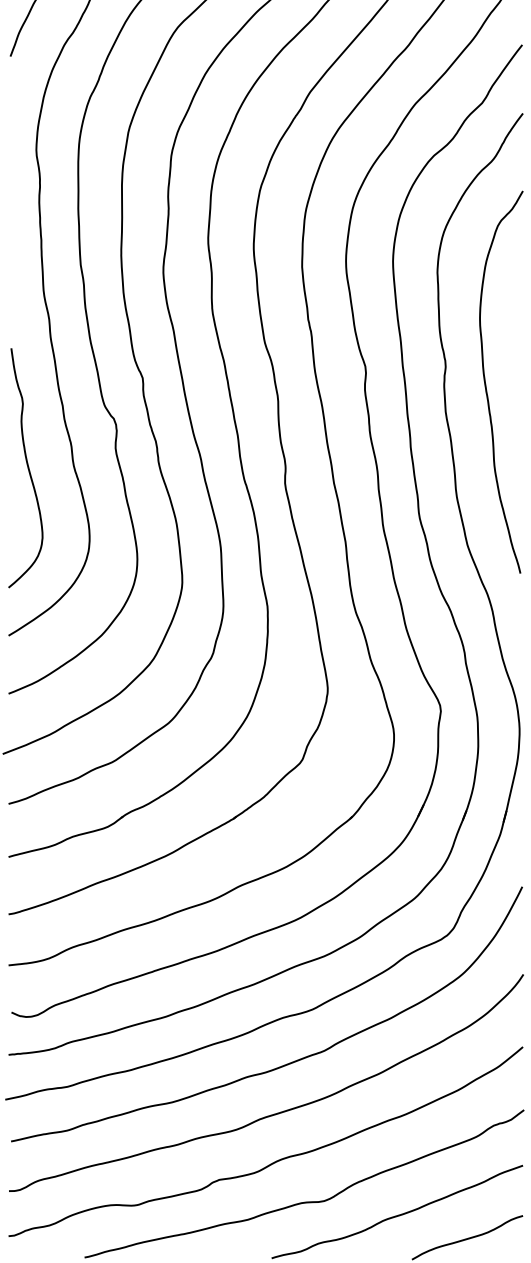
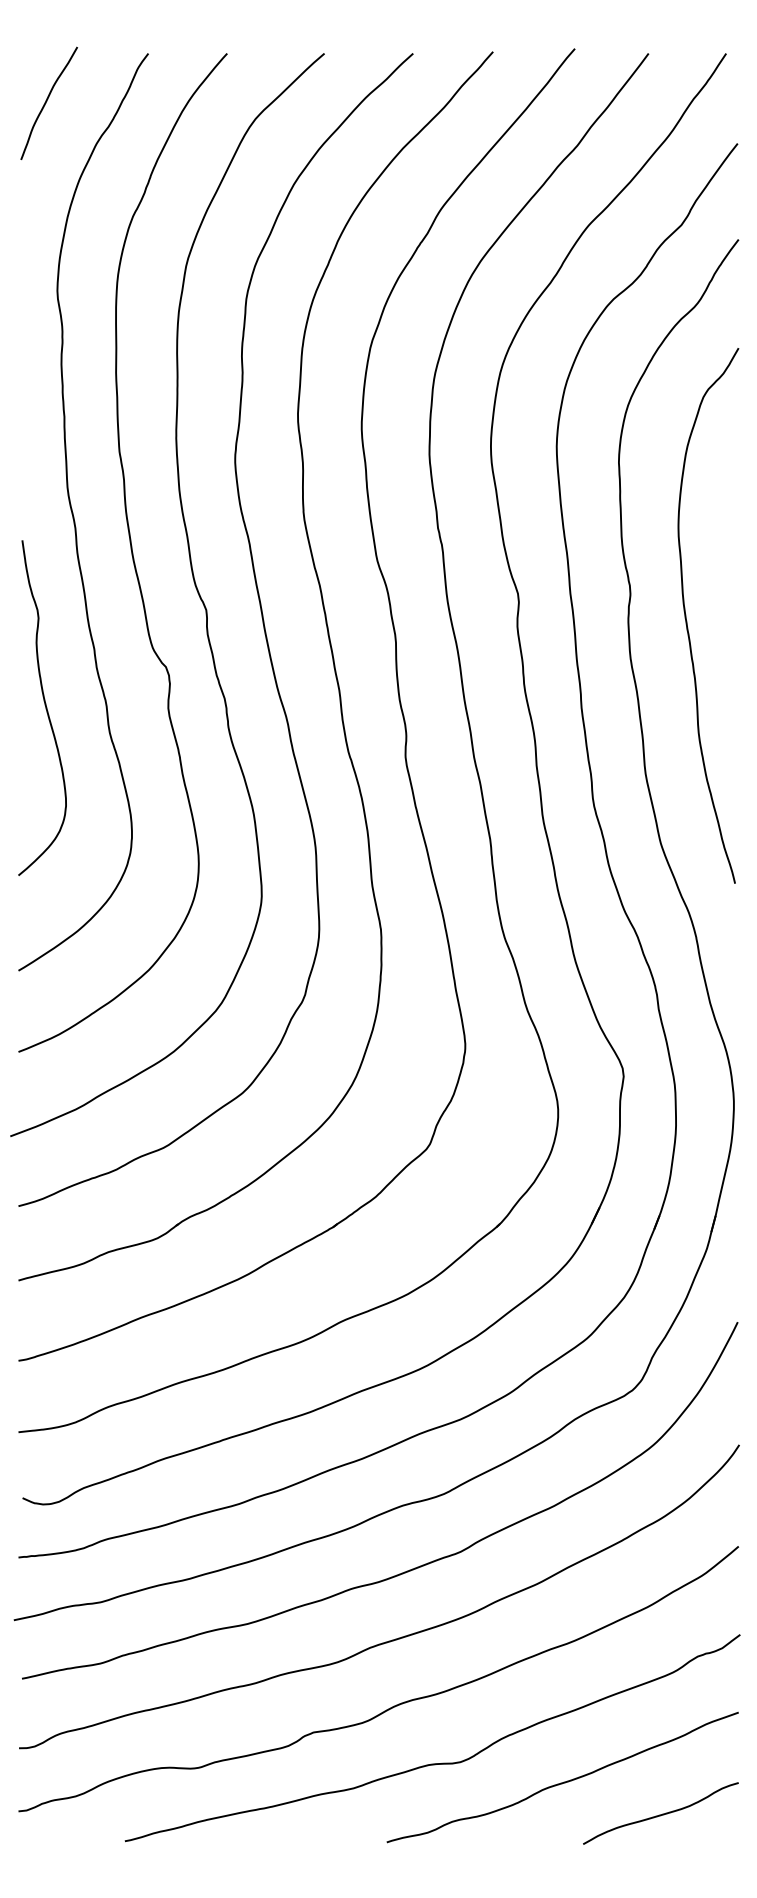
curve: (27, 466) -> (44, 705), moved

